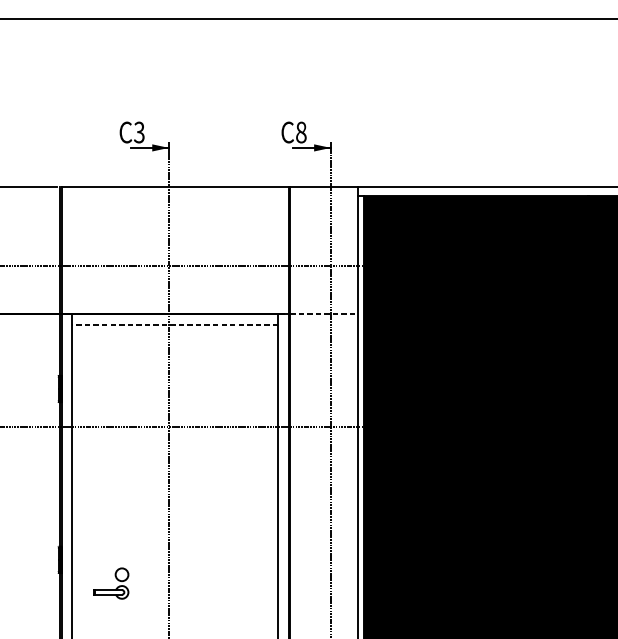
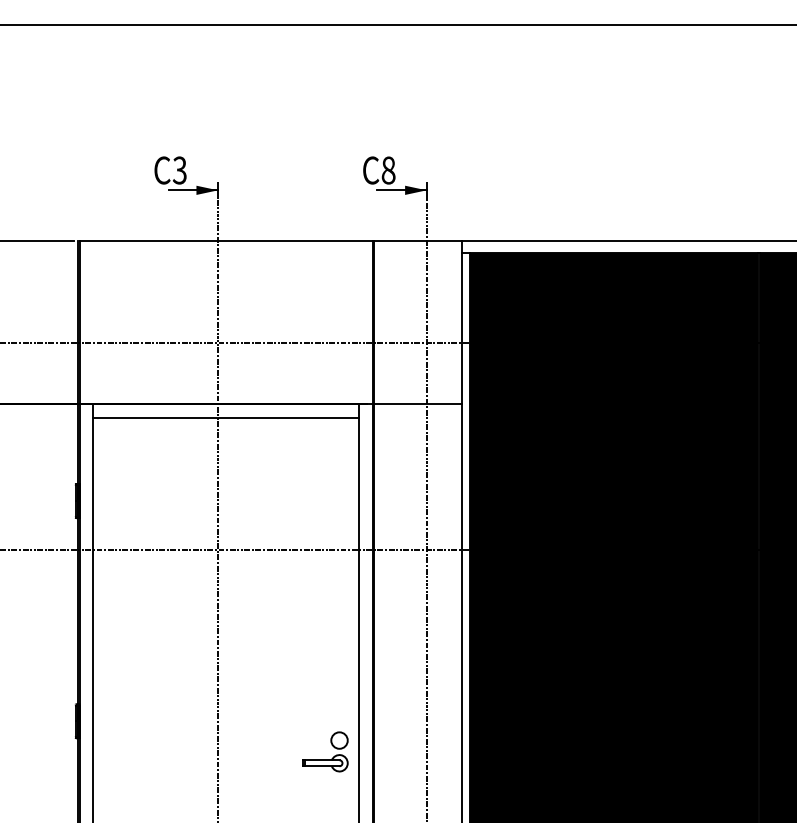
line: (323, 314) -> (417, 404), dashed -> solid
line: (175, 324) -> (226, 418), dashed -> solid
part: (111, 589) -> (325, 759), moved

